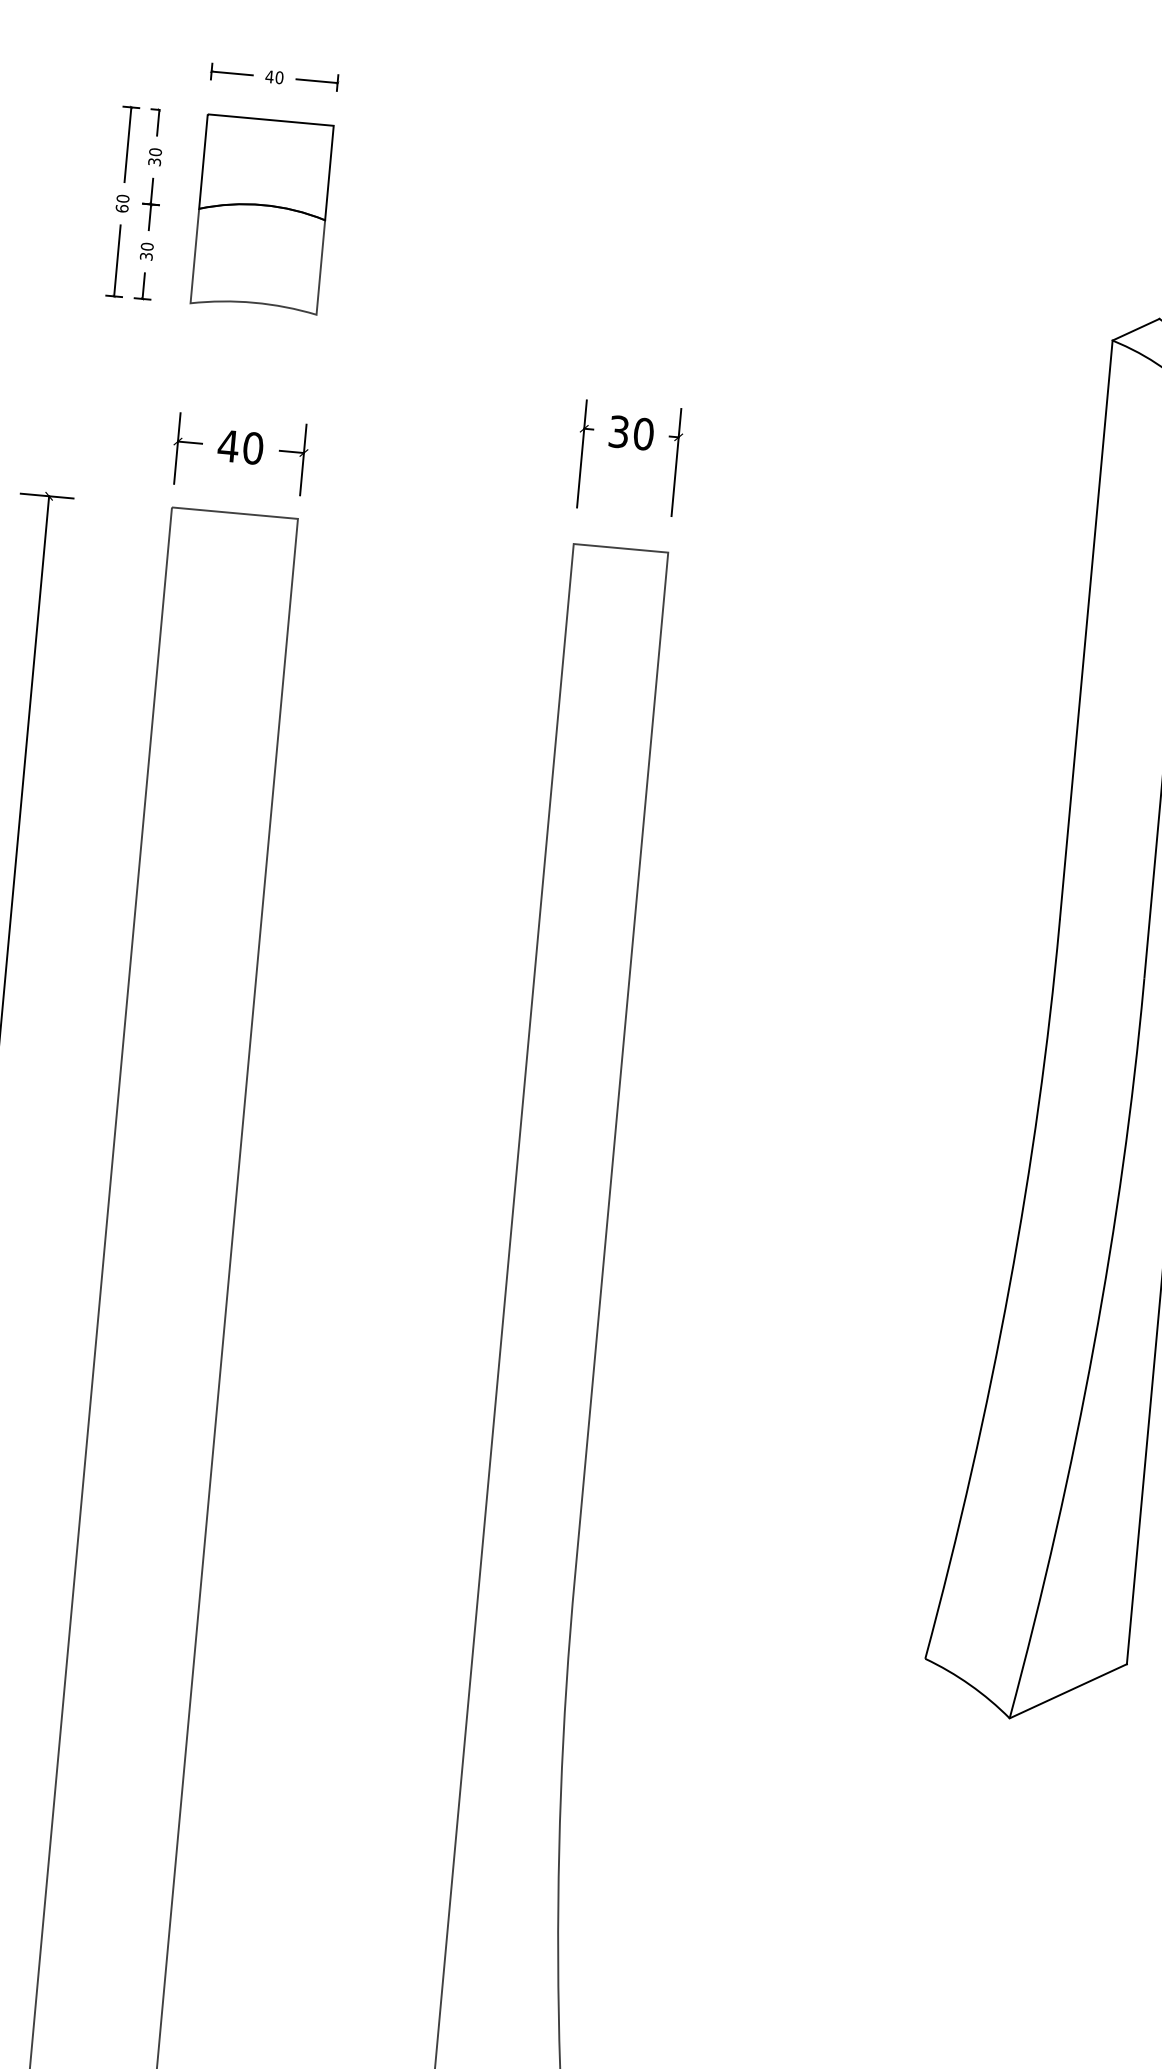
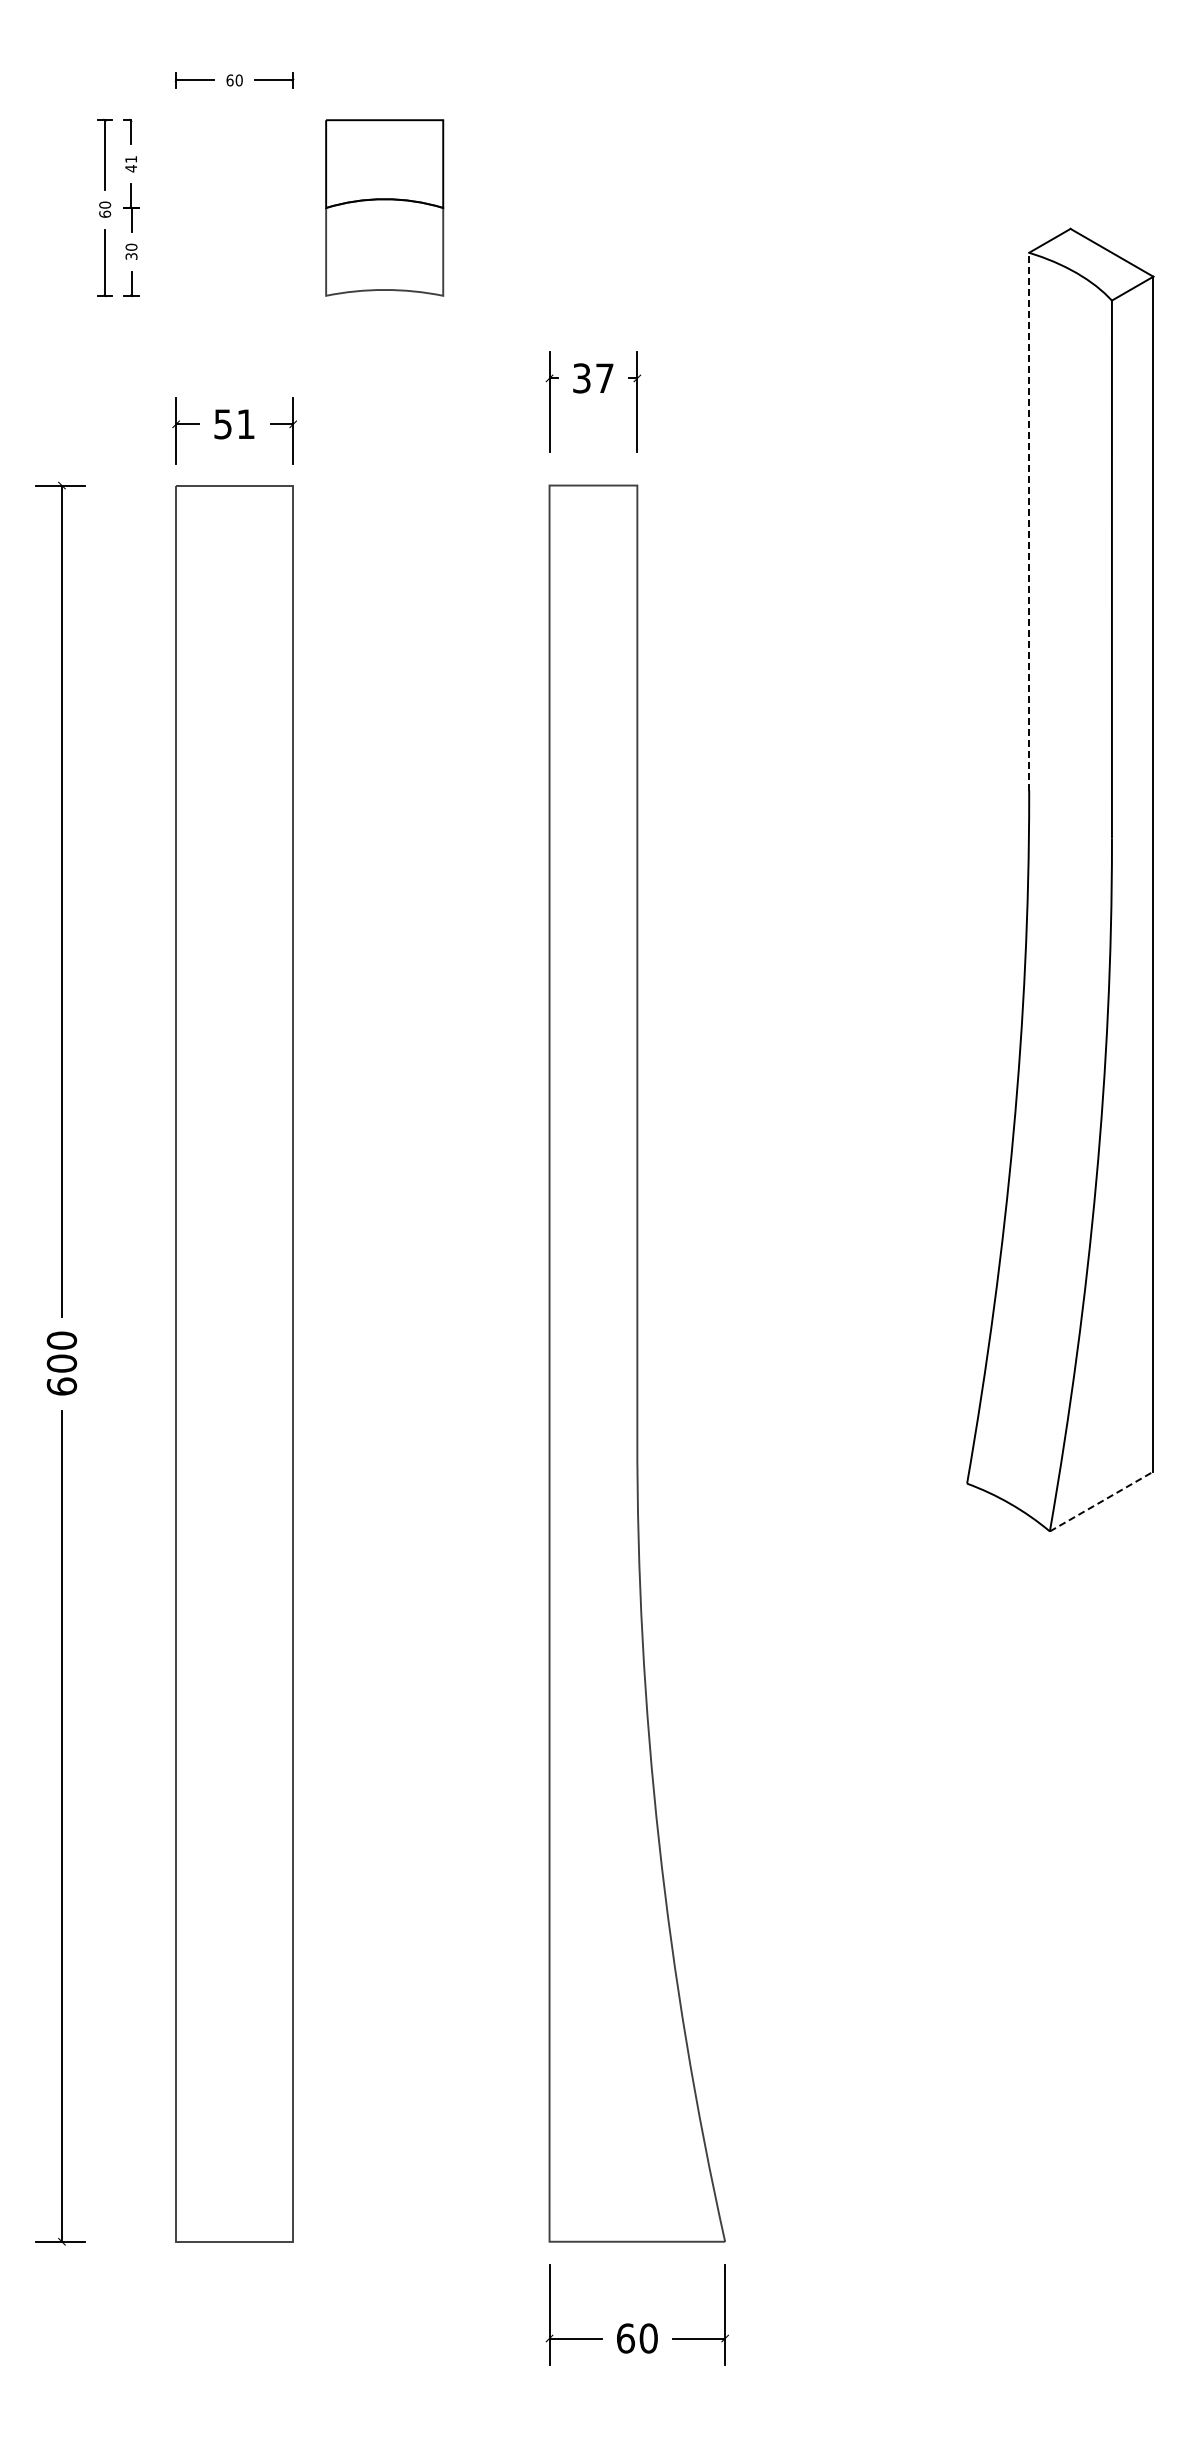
text: (269, 76) -> (229, 80), 40 -> 60
text: (155, 156) -> (131, 163), 30 -> 41
part: (262, 214) -> (384, 207), moved
text: (643, 434) -> (604, 378), 30 -> 37
text: (240, 447) -> (234, 424), 40 -> 51
line: (1086, 629) -> (1029, 521), solid -> dashed
line: (1068, 1691) -> (1101, 1501), solid -> dashed

